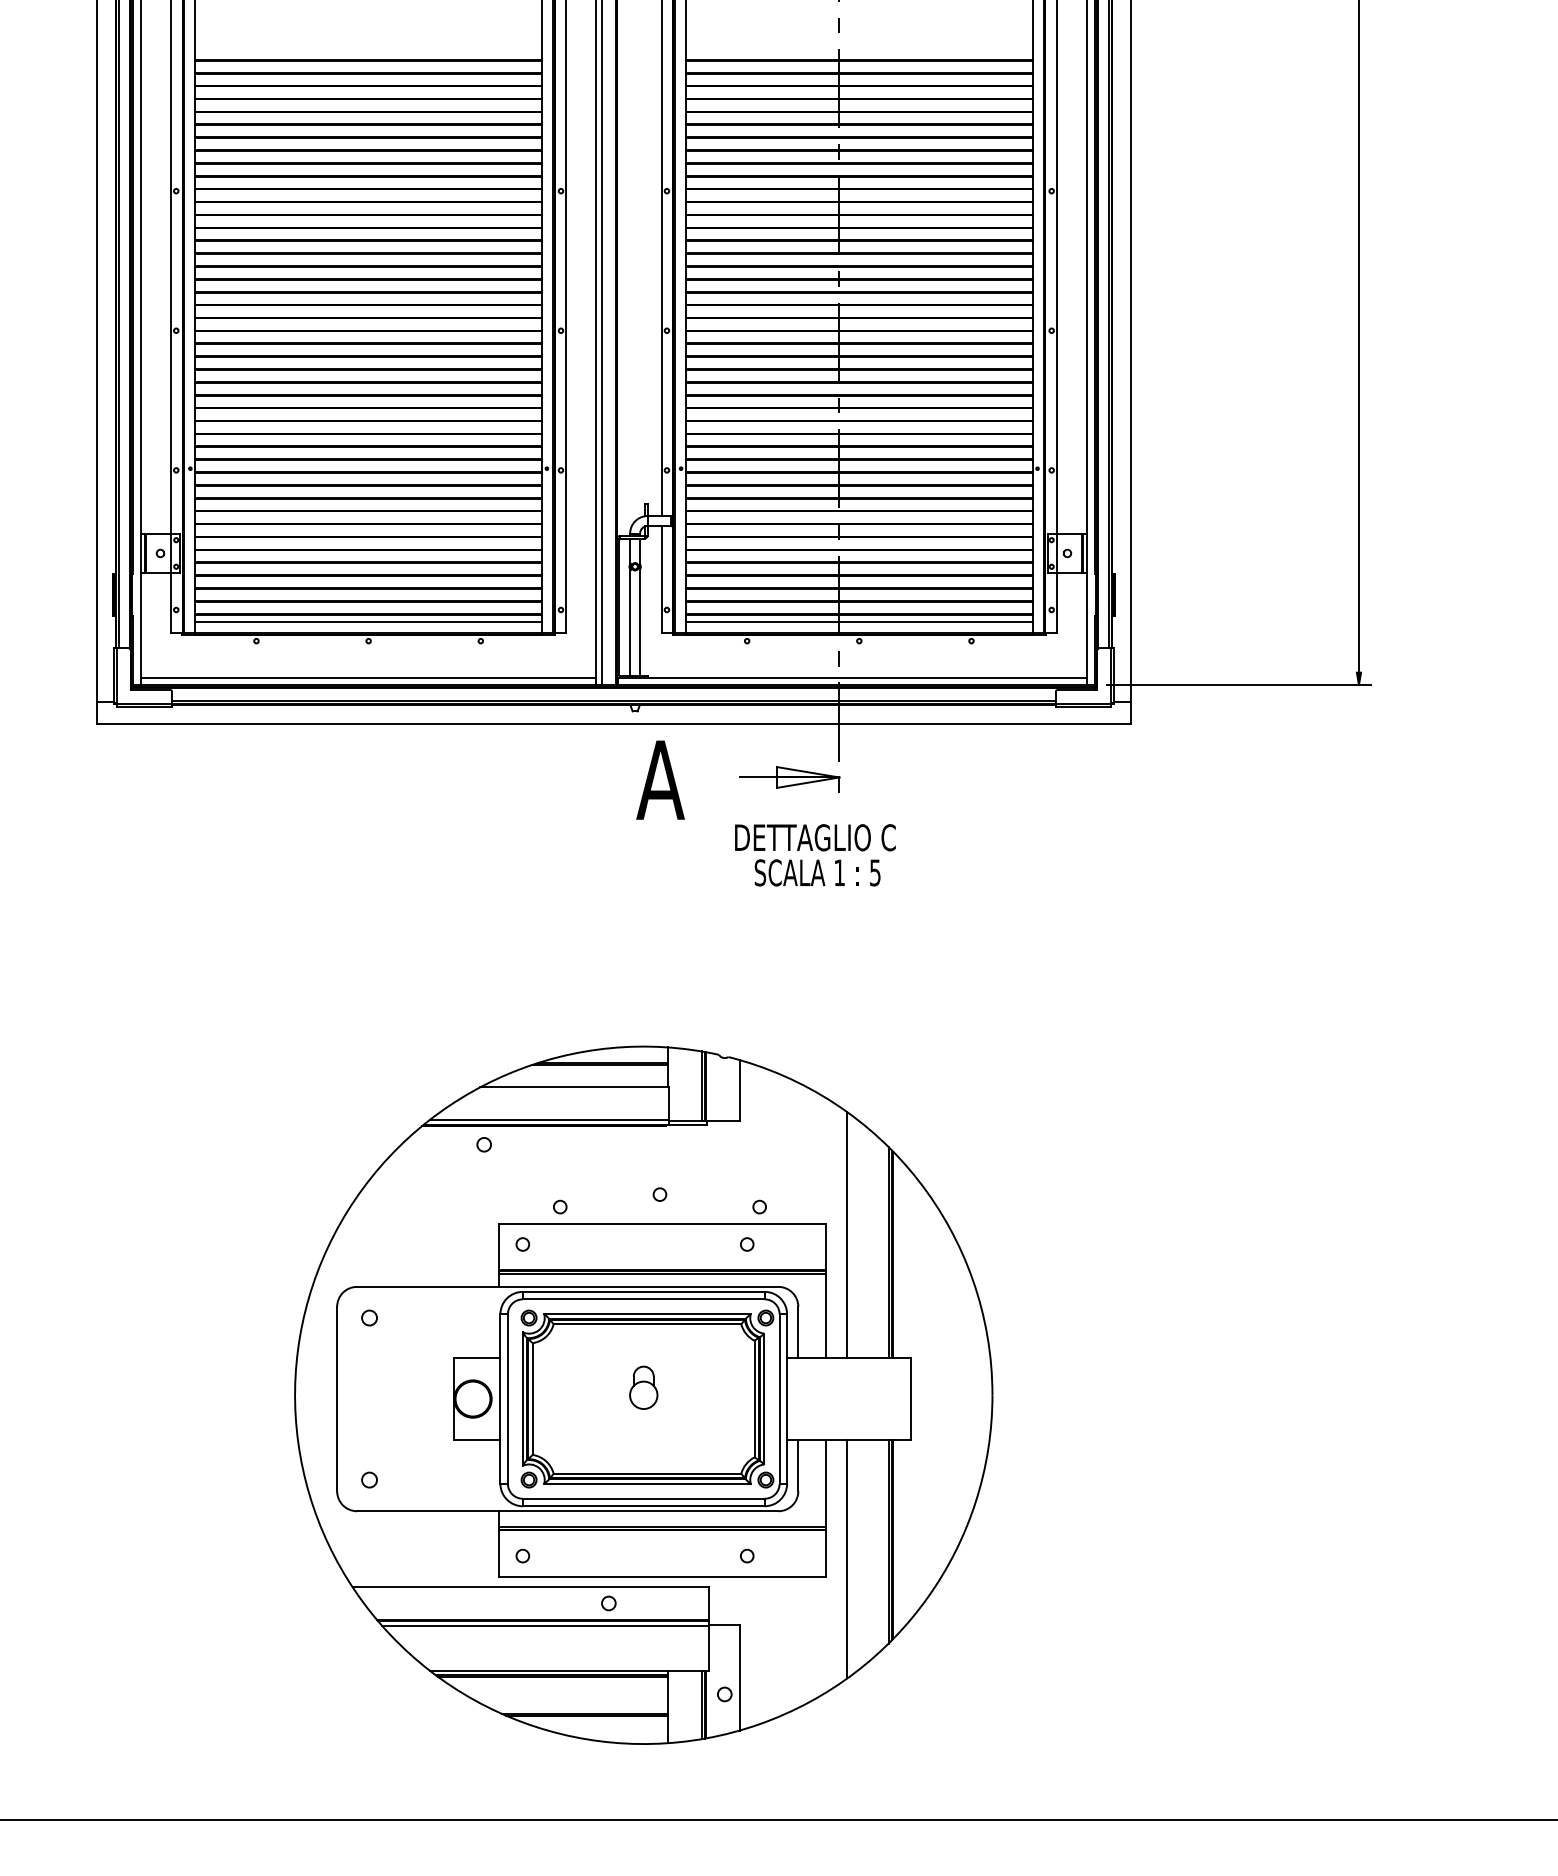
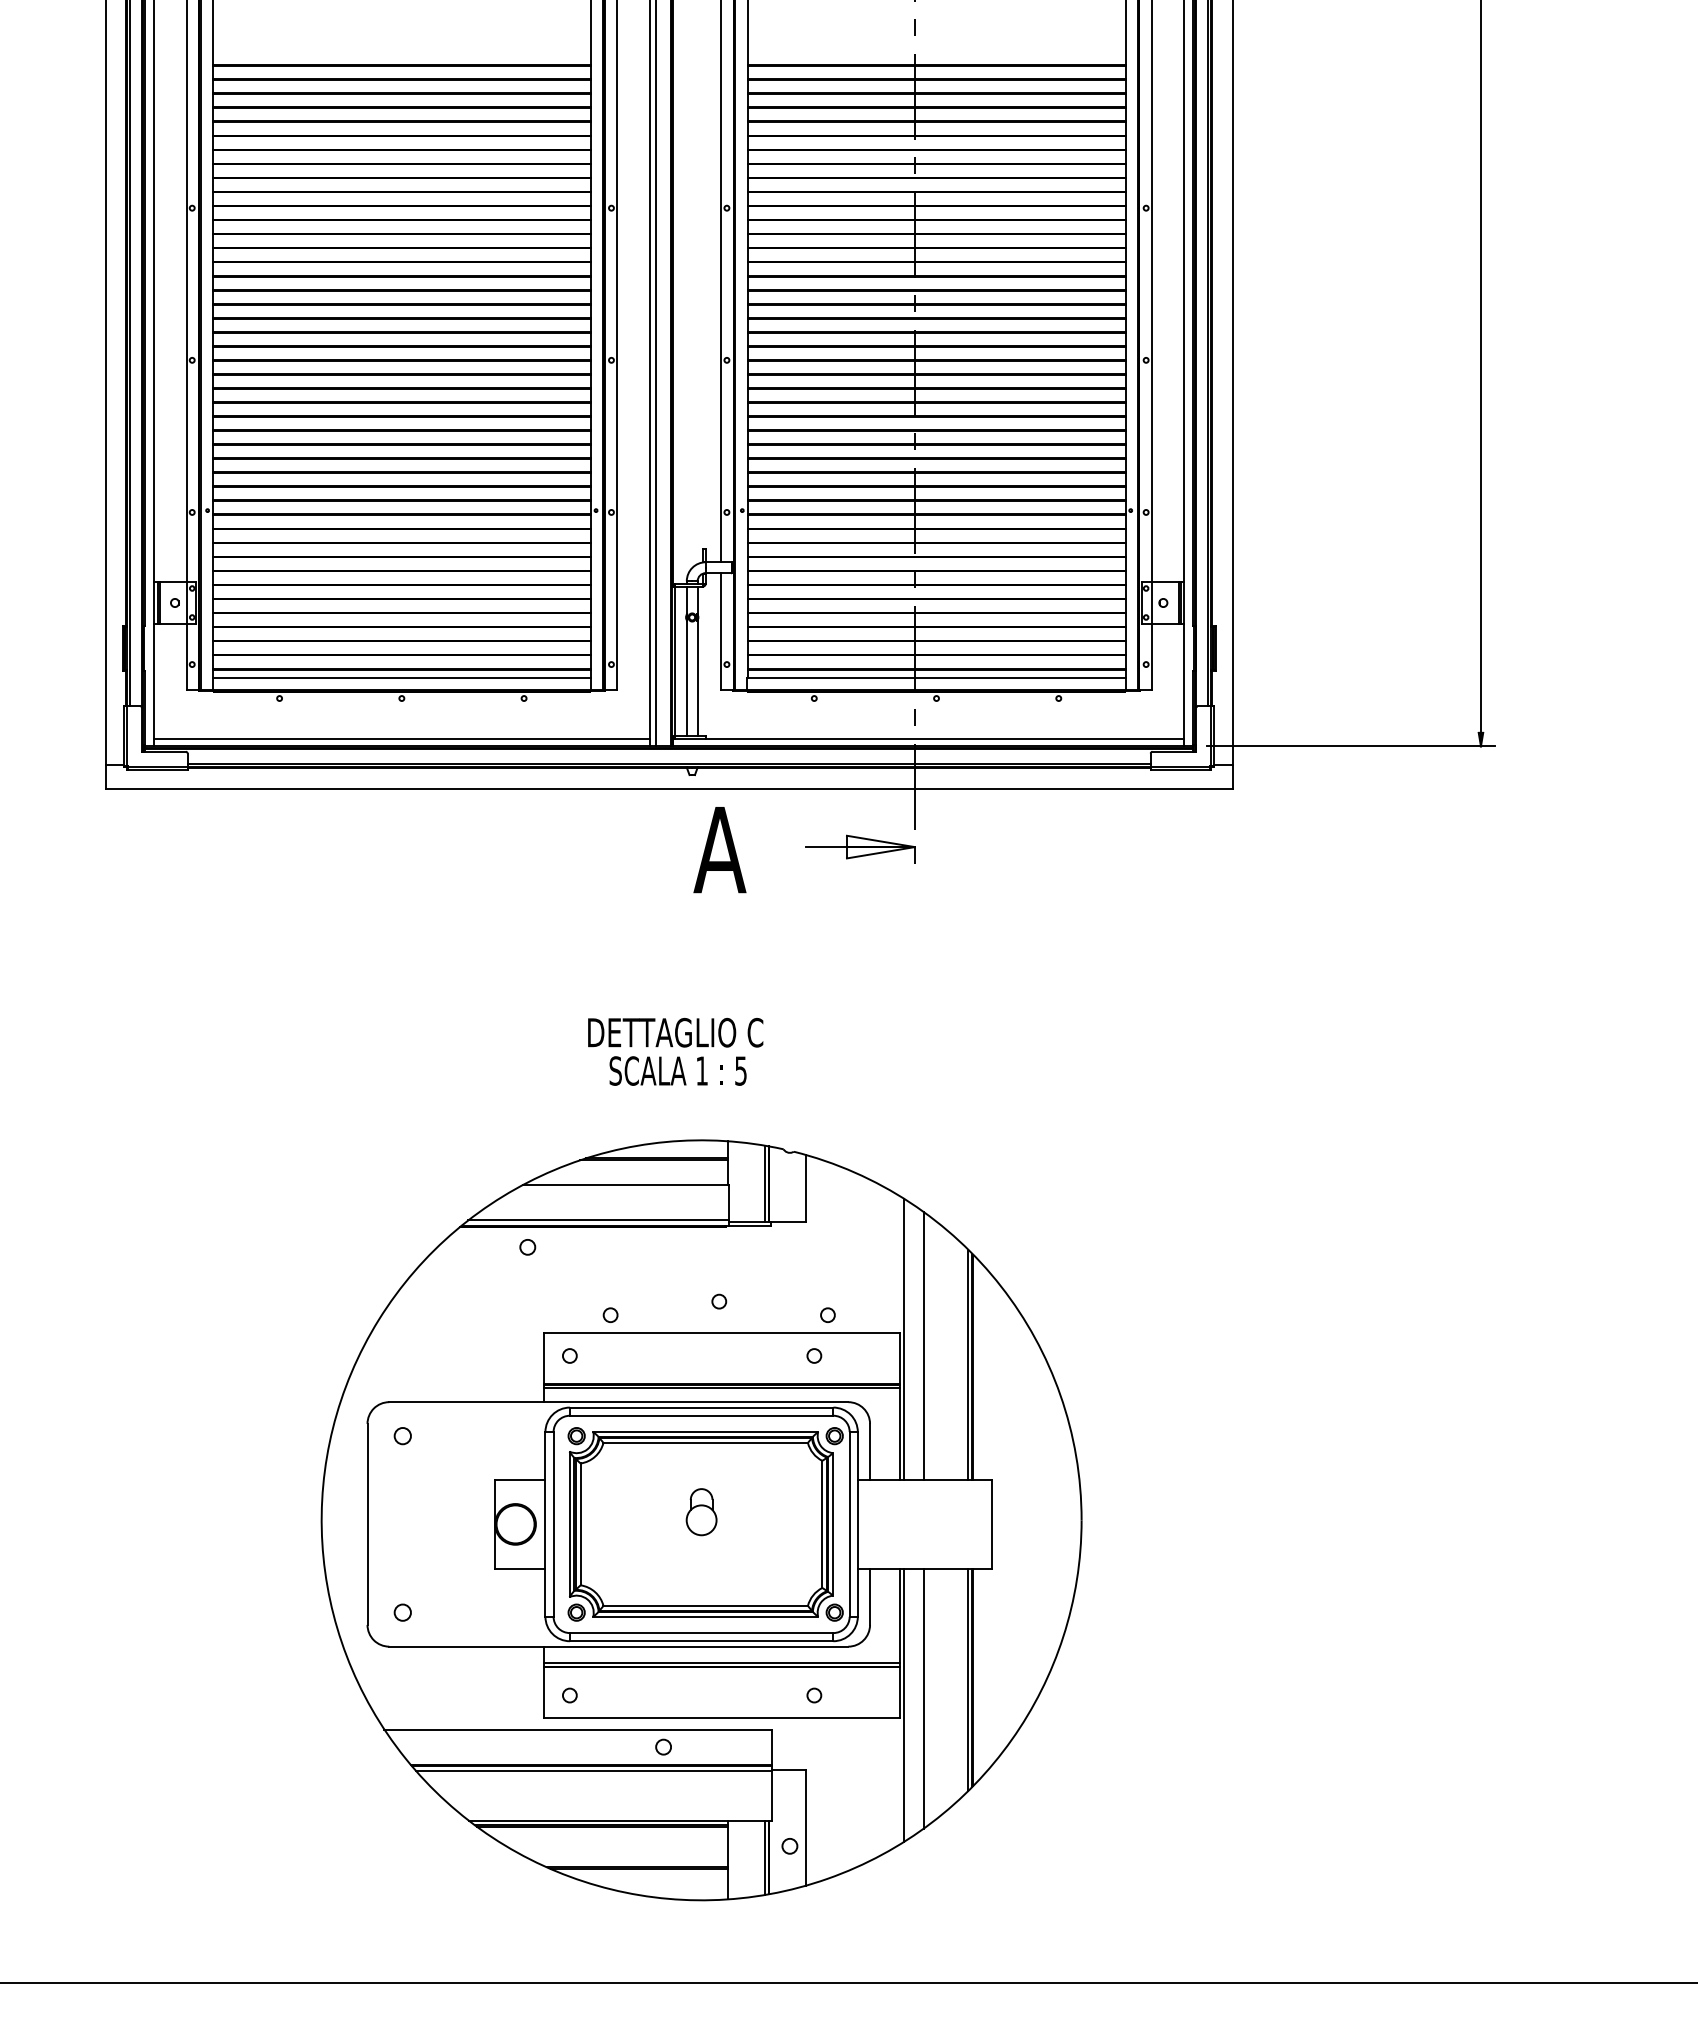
text: (815, 854) -> (675, 1051), moved
line: (829, 1228) -> (904, 1338), added
line: (829, 1565) -> (904, 1705), added

